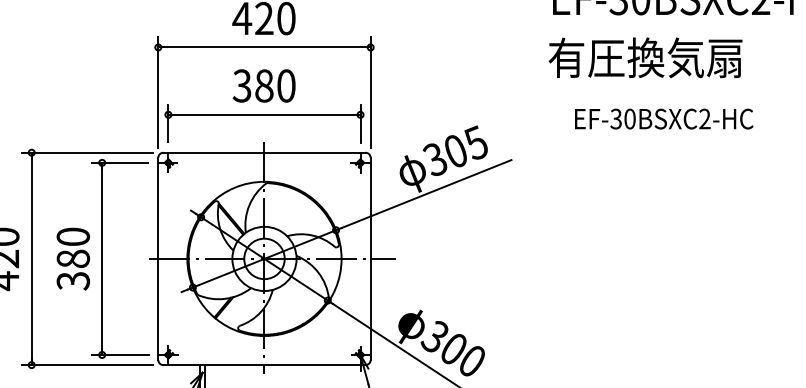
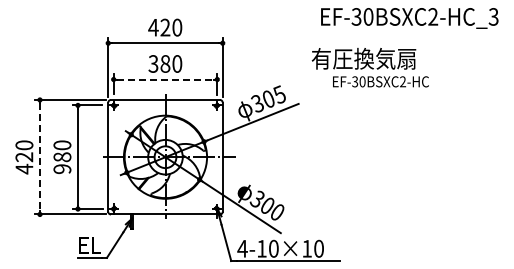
text: (644, 57) -> (363, 58), moved
line: (264, 114) -> (165, 79), solid -> dashed
line: (30, 259) -> (39, 157), solid -> dashed
text: (73, 281) -> (62, 169), 380 -> 980

